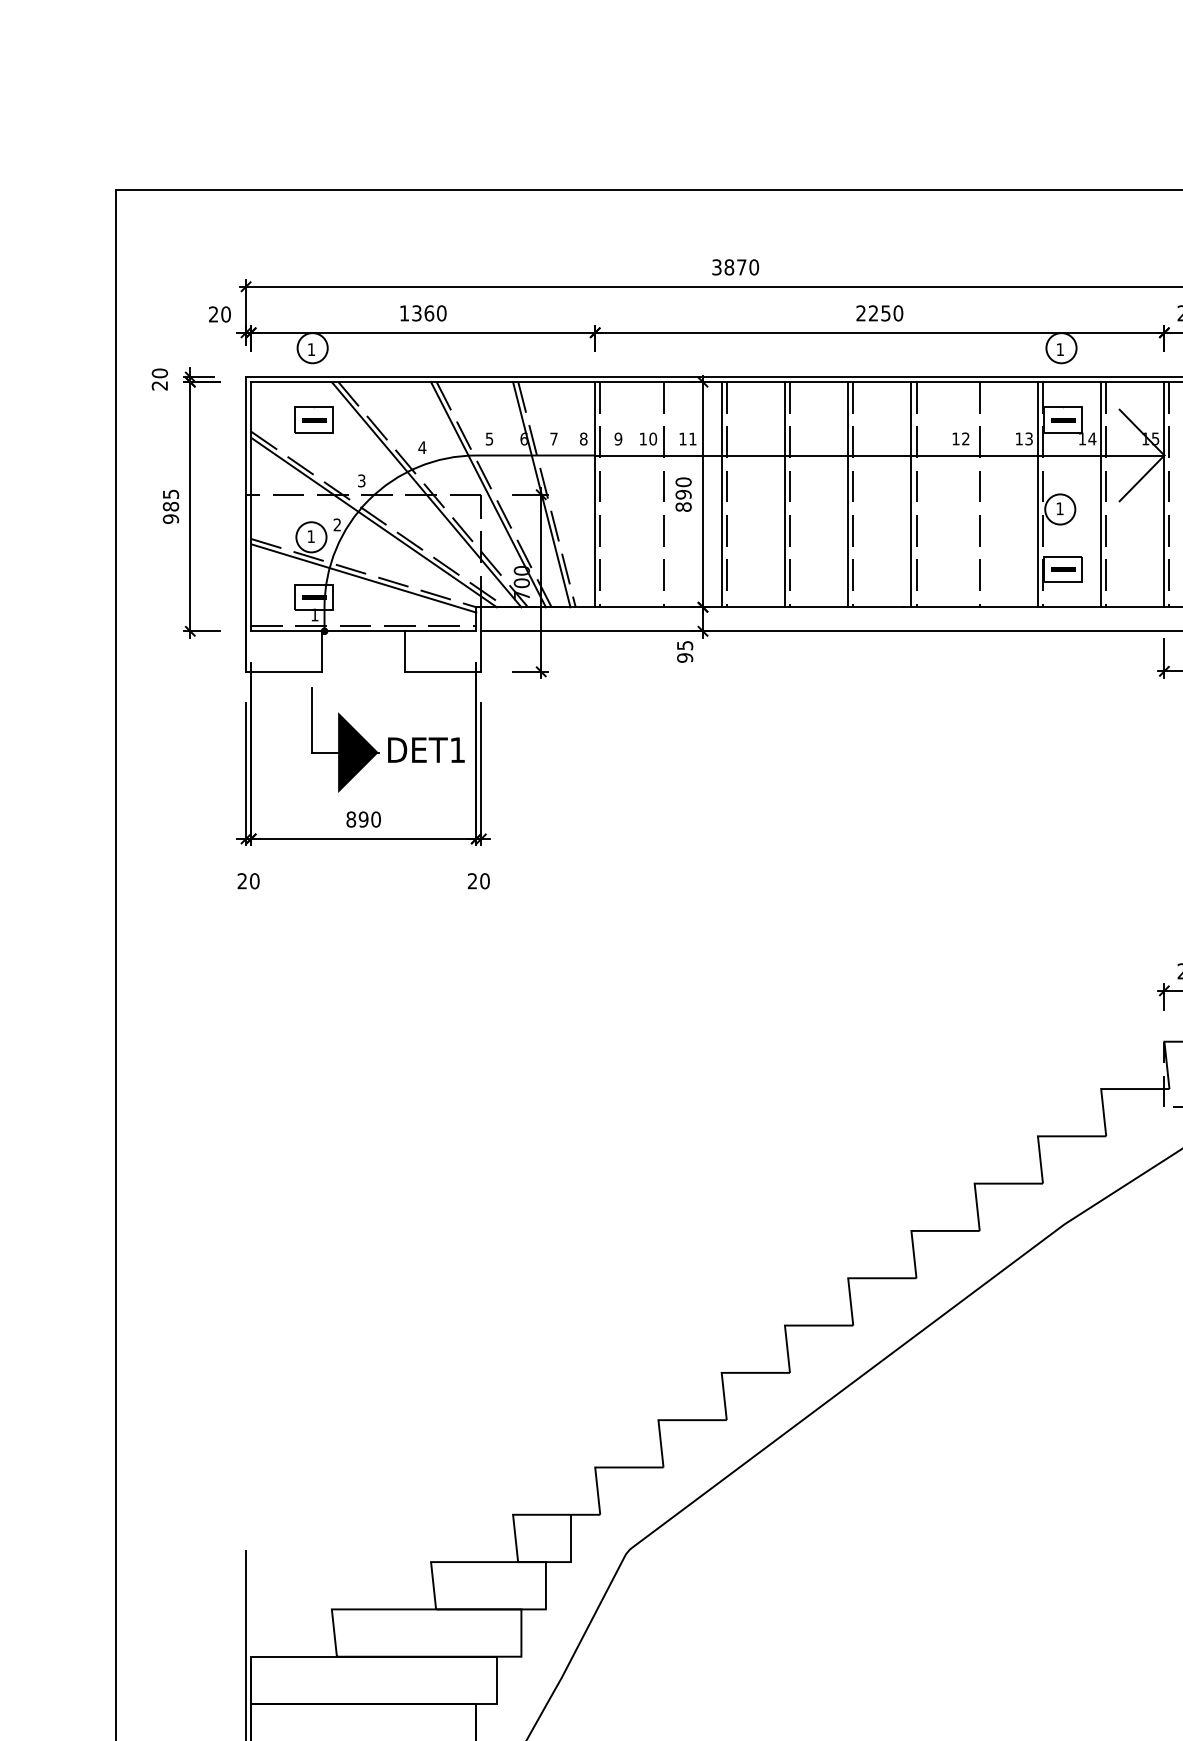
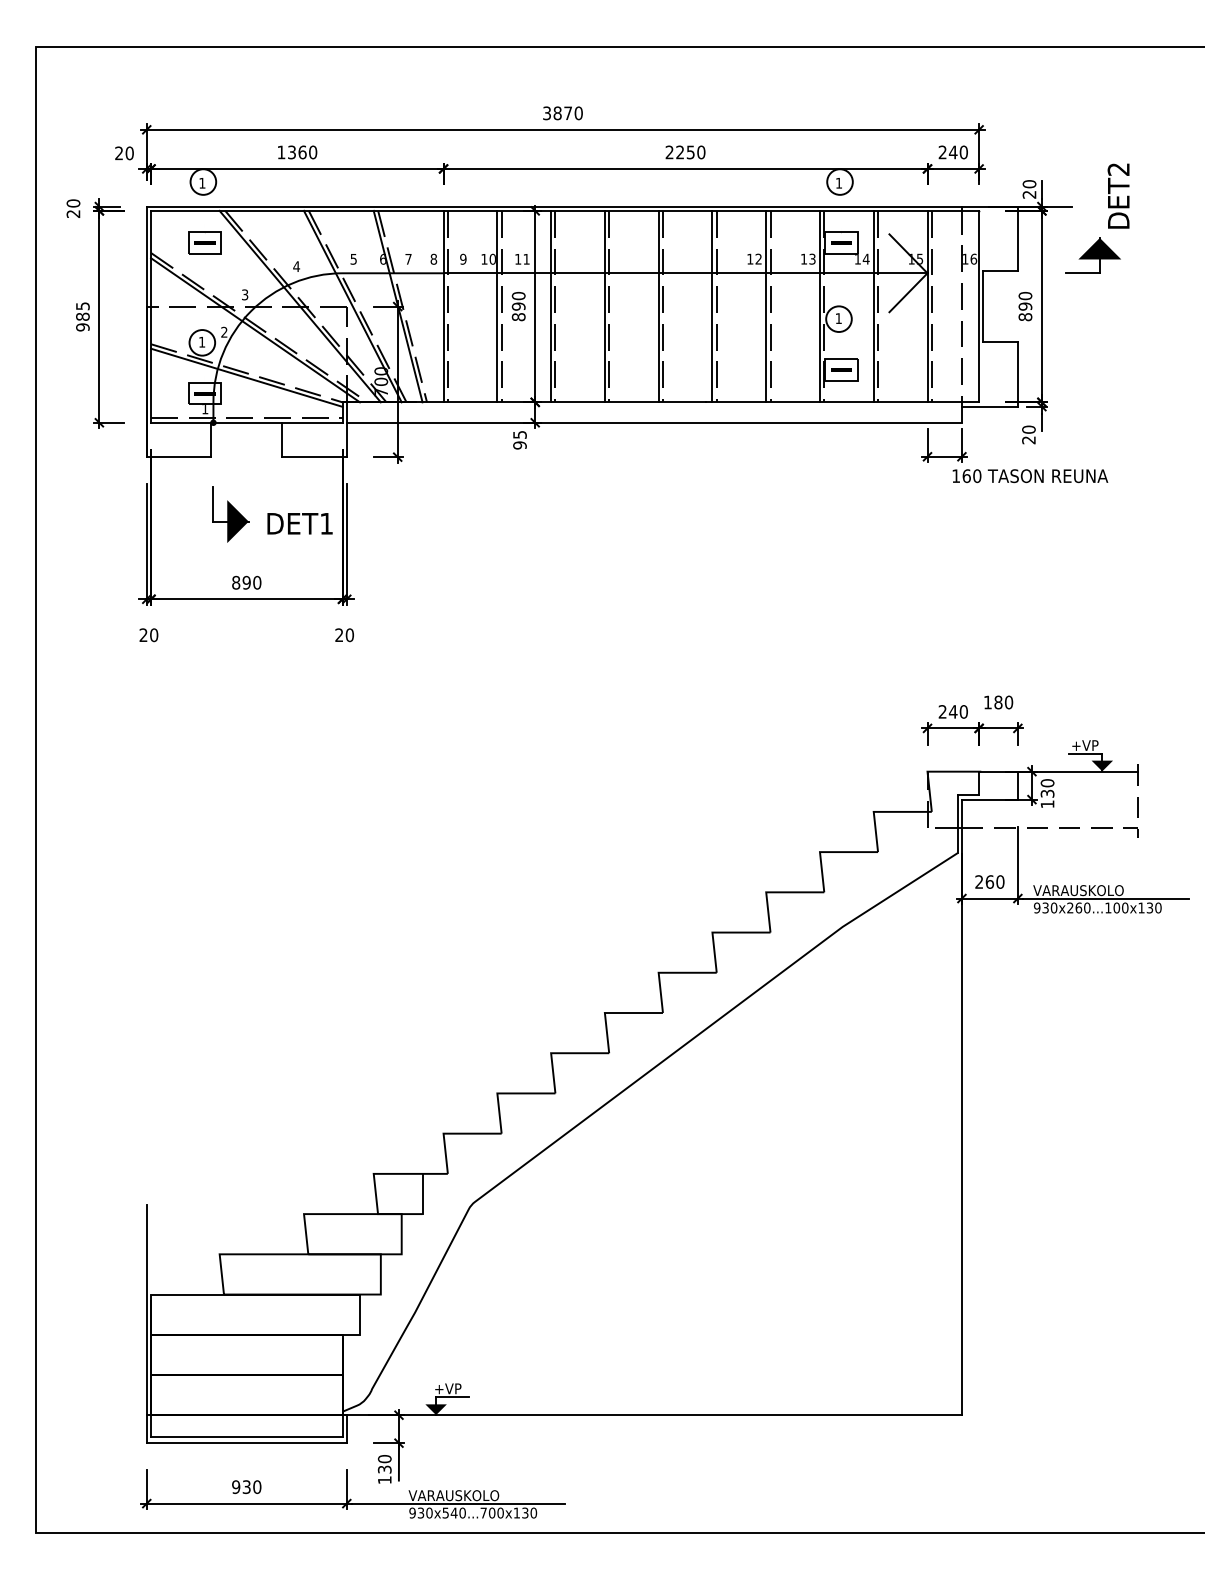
line: (658, 494) -> (497, 306), added
line: (975, 494) -> (766, 306), added
part: (344, 739) -> (230, 514), size x0.62

